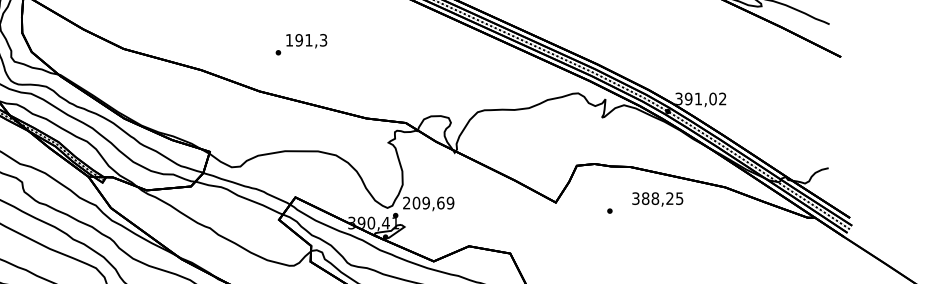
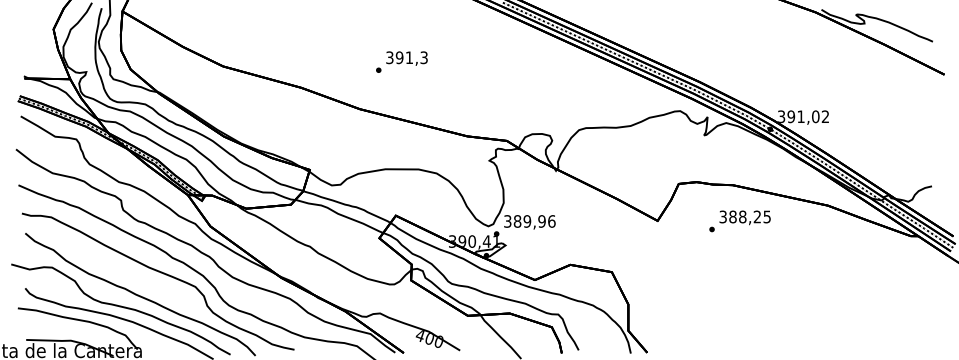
text: (289, 40) -> (389, 57), 191,3 -> 391,3
text: (657, 199) -> (744, 217), moved
text: (428, 203) -> (529, 221), 209,69 -> 389,96

